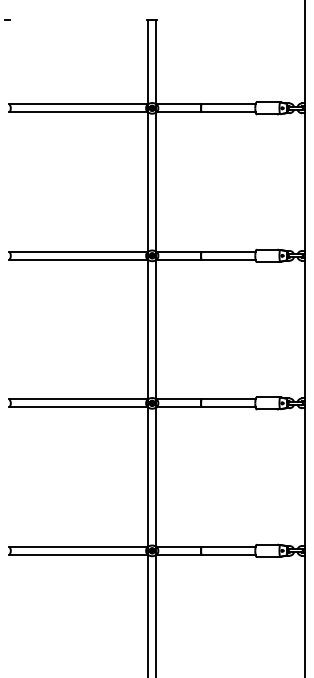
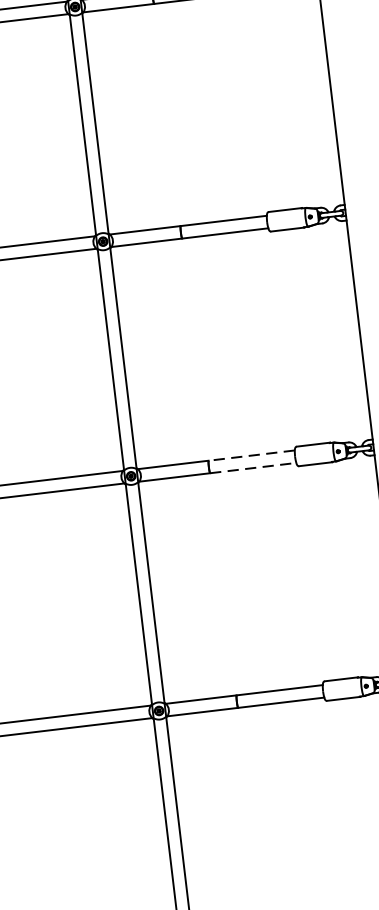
line: (228, 399) -> (251, 455), solid -> dashed
line: (228, 407) -> (253, 468), solid -> dashed

